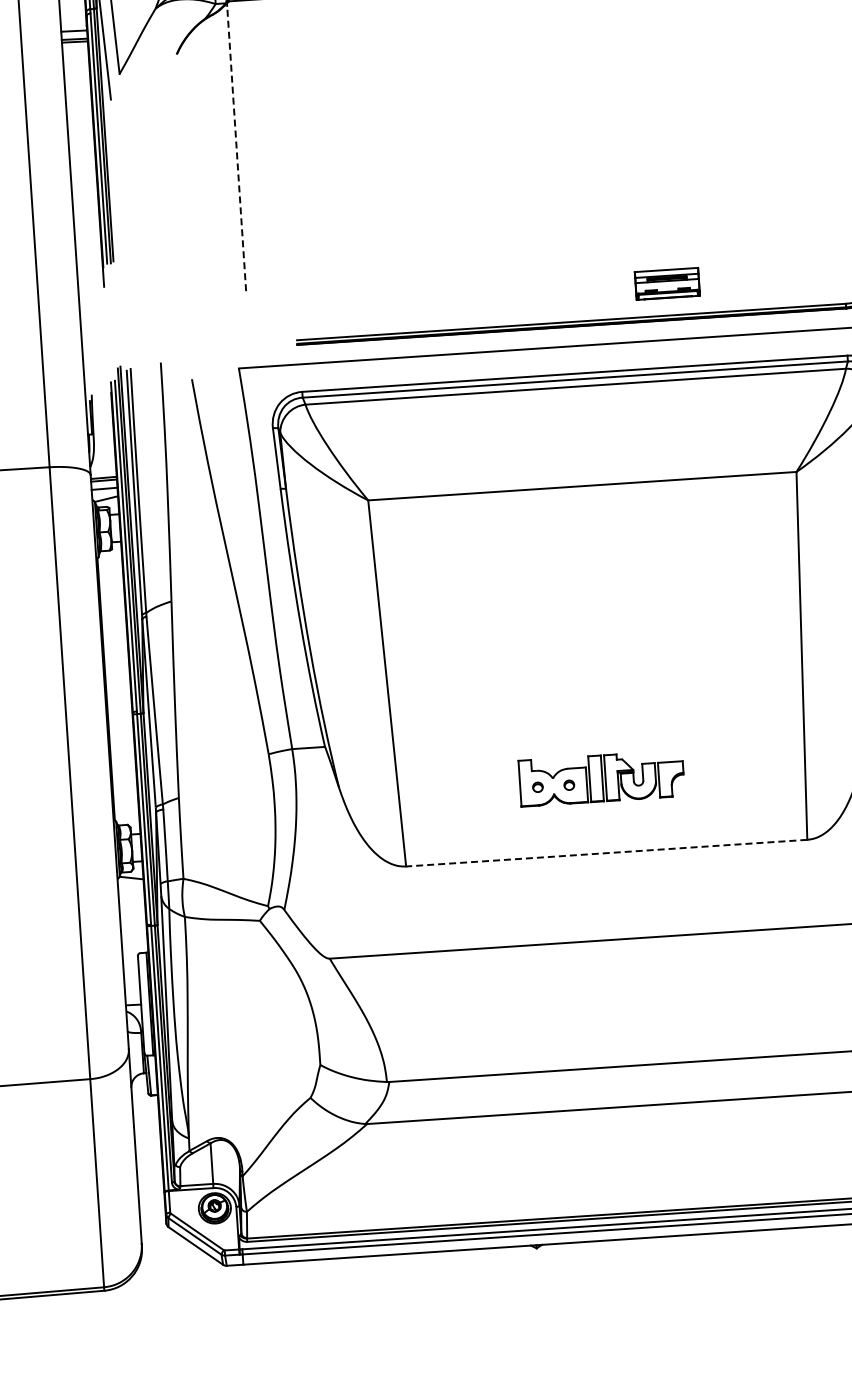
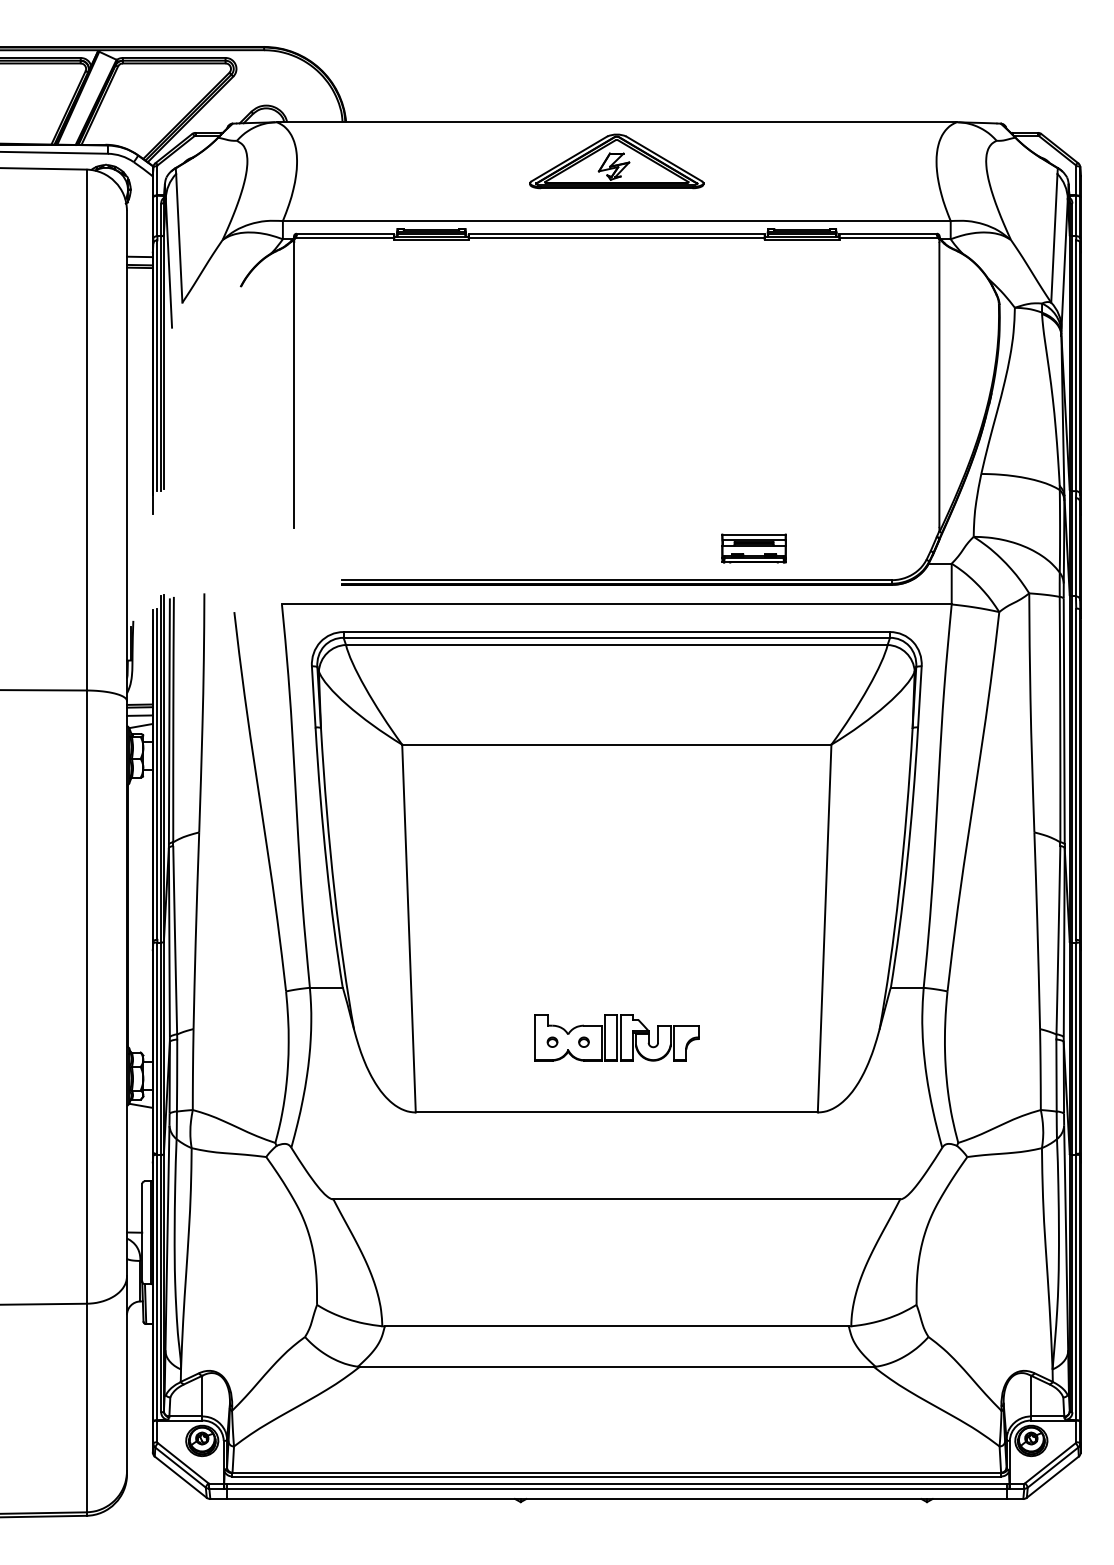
line: (236, 148) -> (294, 384), dashed -> solid
part: (666, 283) -> (753, 548), moved
line: (606, 853) -> (616, 1112), dashed -> solid

